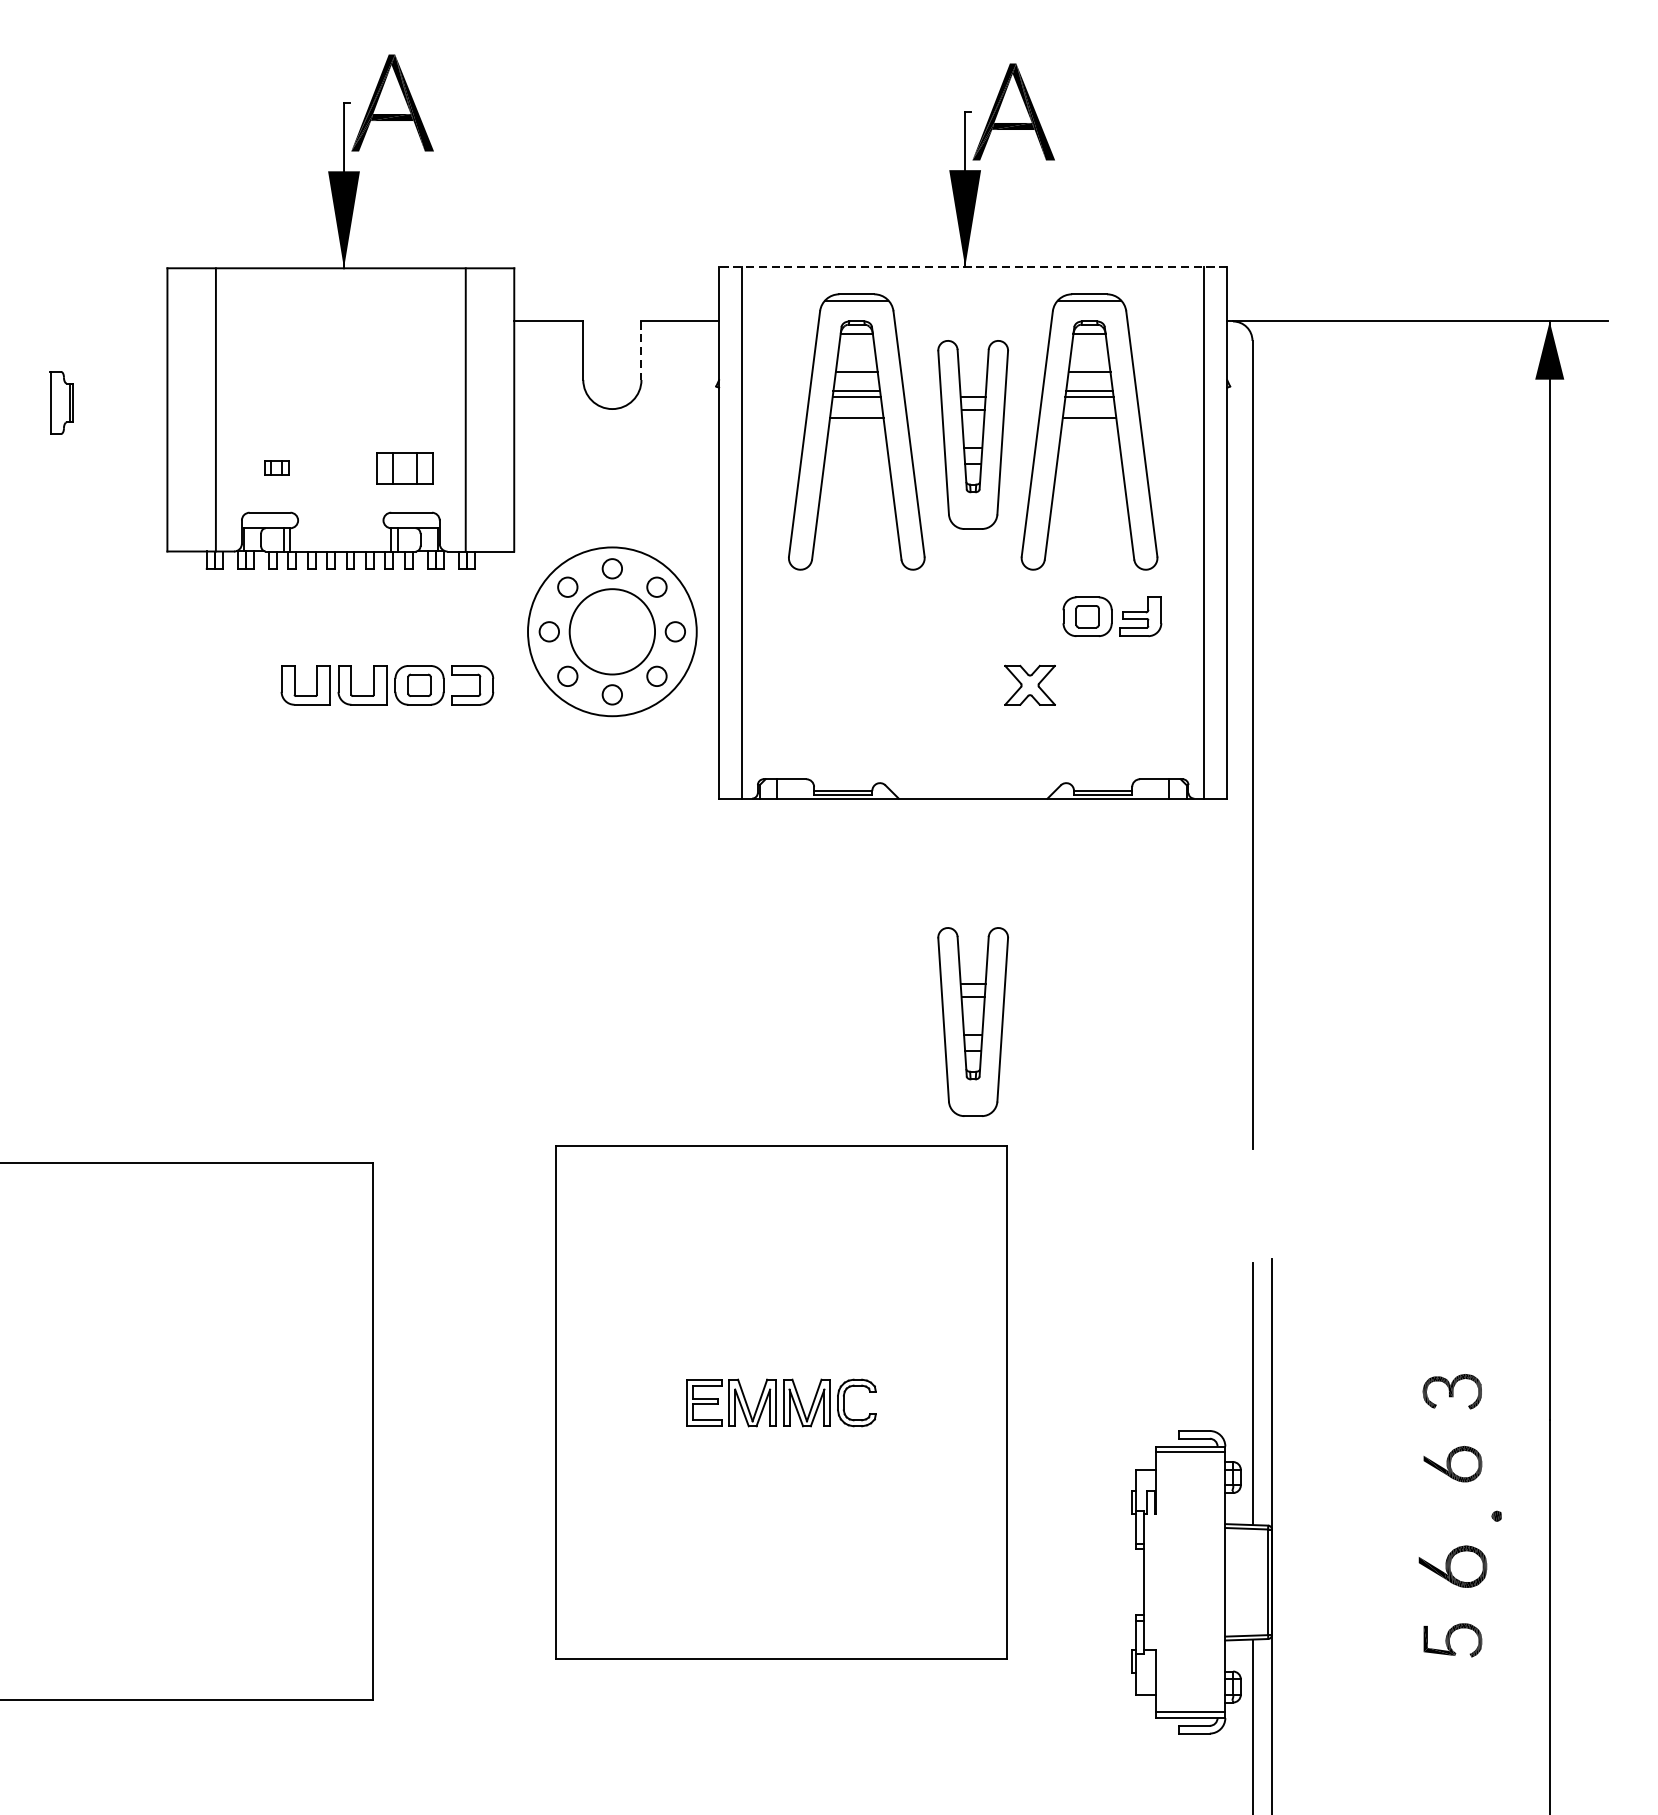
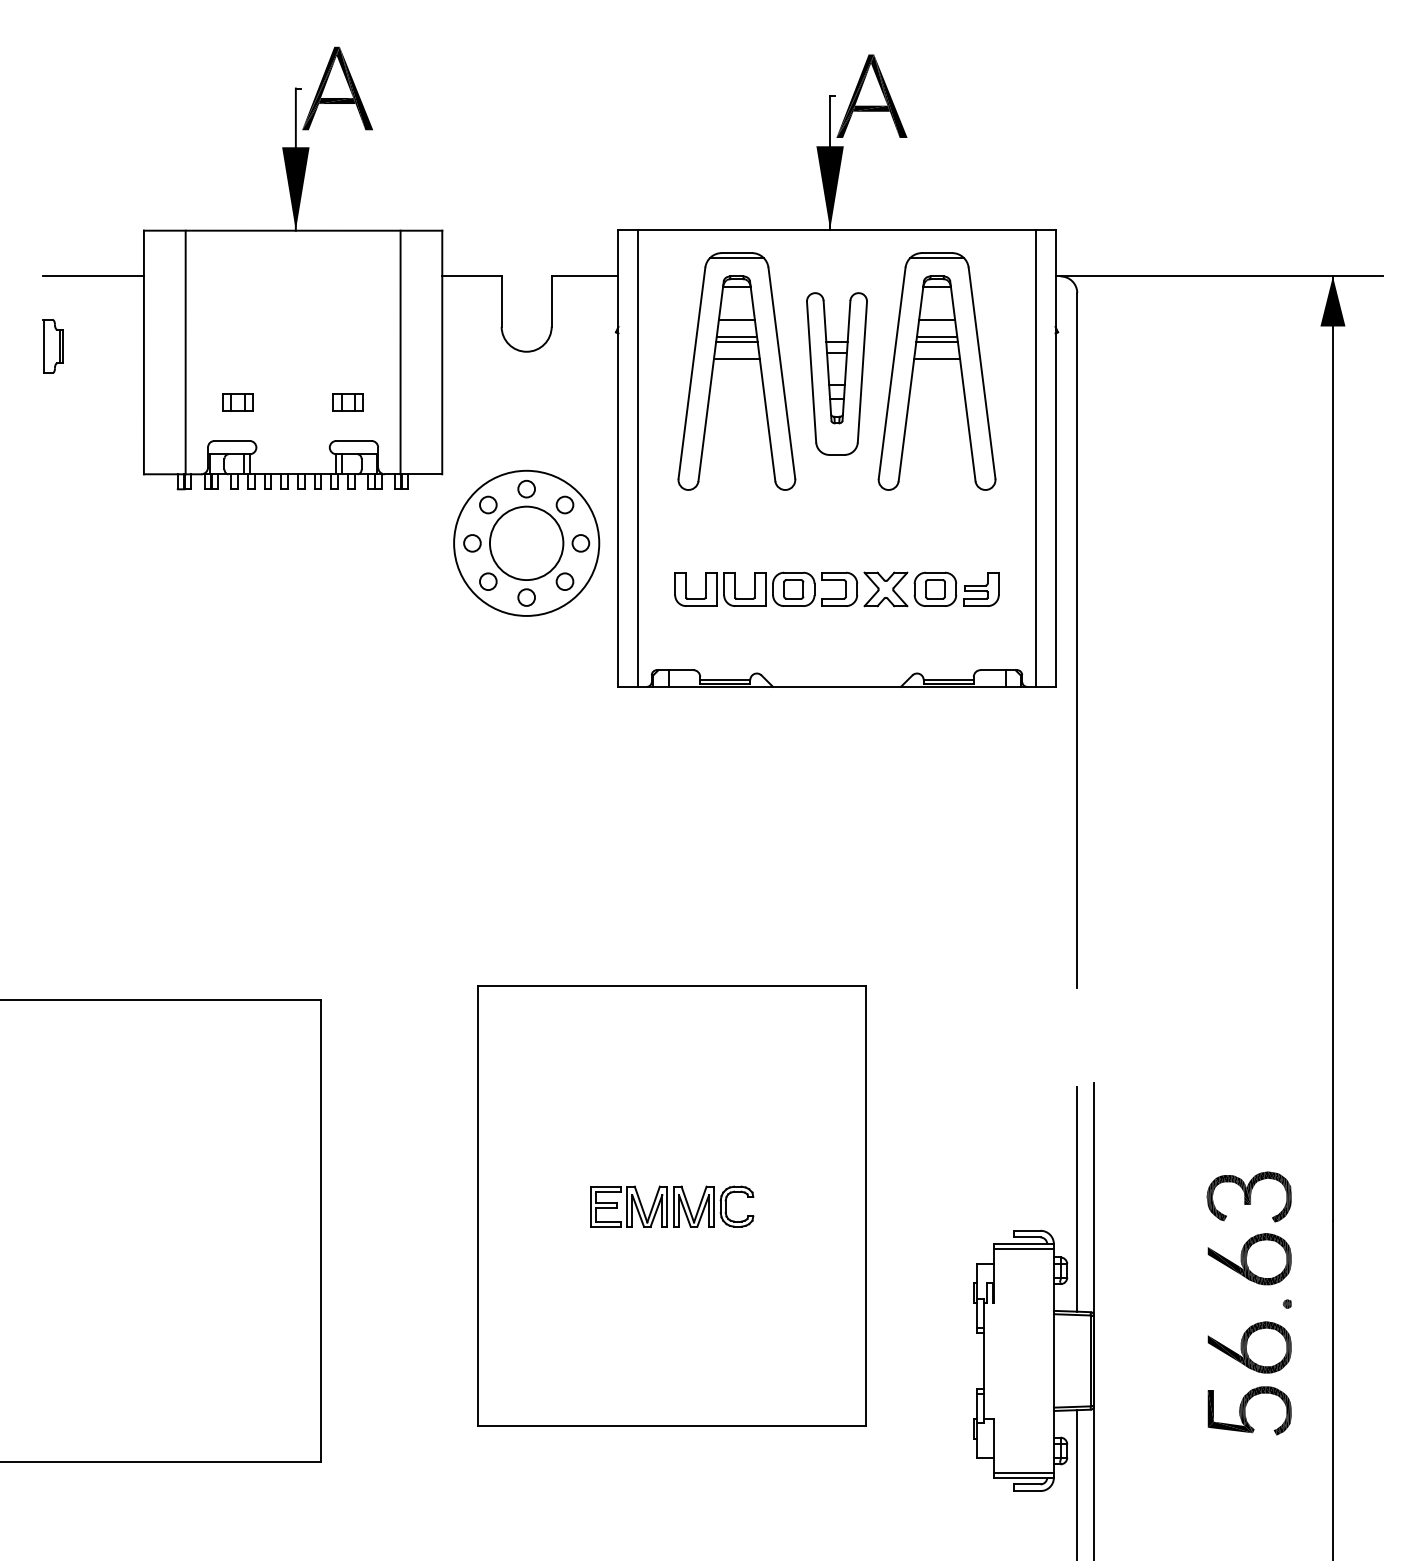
line: (973, 266) -> (837, 229), dashed -> solid
line: (108, 321) -> (93, 276), added
line: (641, 351) -> (551, 302), dashed -> solid
part: (276, 468) -> (237, 402), size x1.43
part: (404, 468) -> (347, 402), size x0.62
part: (1112, 615) -> (956, 588), moved
part: (387, 684) -> (766, 588), moved
part: (972, 1021) -> (836, 878), removed
part: (1451, 1391) -> (1248, 1196), size x1.67
part: (1452, 1464) -> (1249, 1259), size x1.67
part: (1452, 1566) -> (1249, 1347), size x1.43
part: (1452, 1639) -> (1249, 1410), size x1.67

